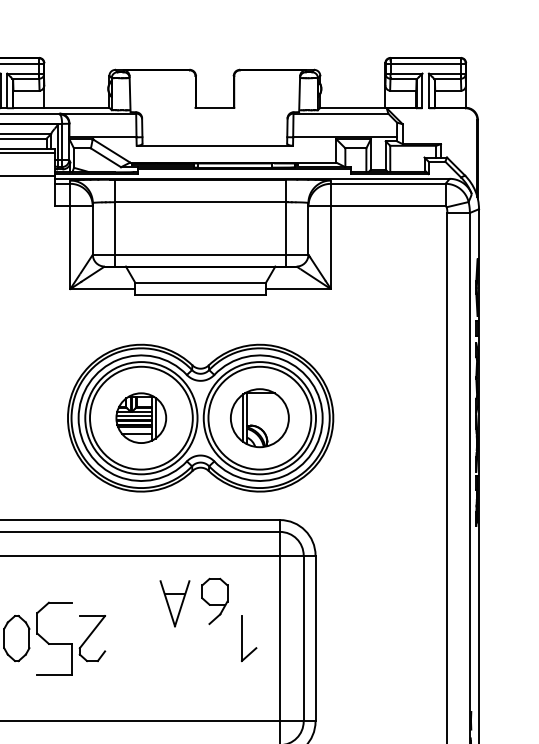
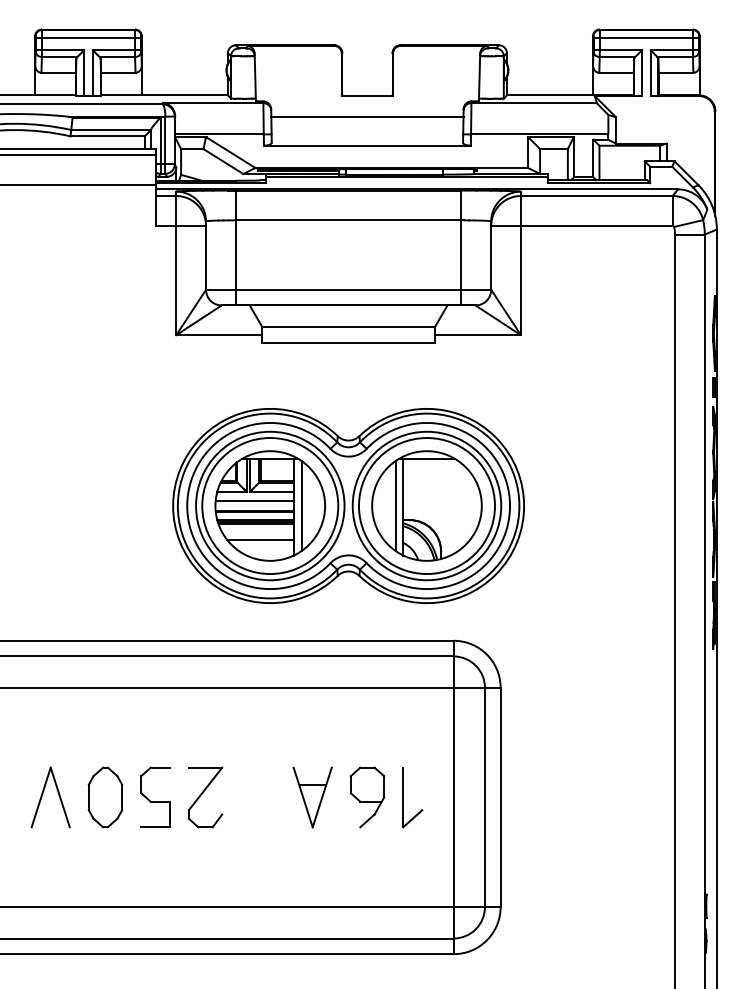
line: (214, 124) -> (367, 117), added
part: (140, 417) -> (269, 505), size x1.67
part: (259, 417) -> (426, 505), size x1.43
part: (214, 601) -> (367, 797), moved
part: (174, 603) -> (312, 797), moved
part: (54, 637) -> (155, 796), size x0.62

